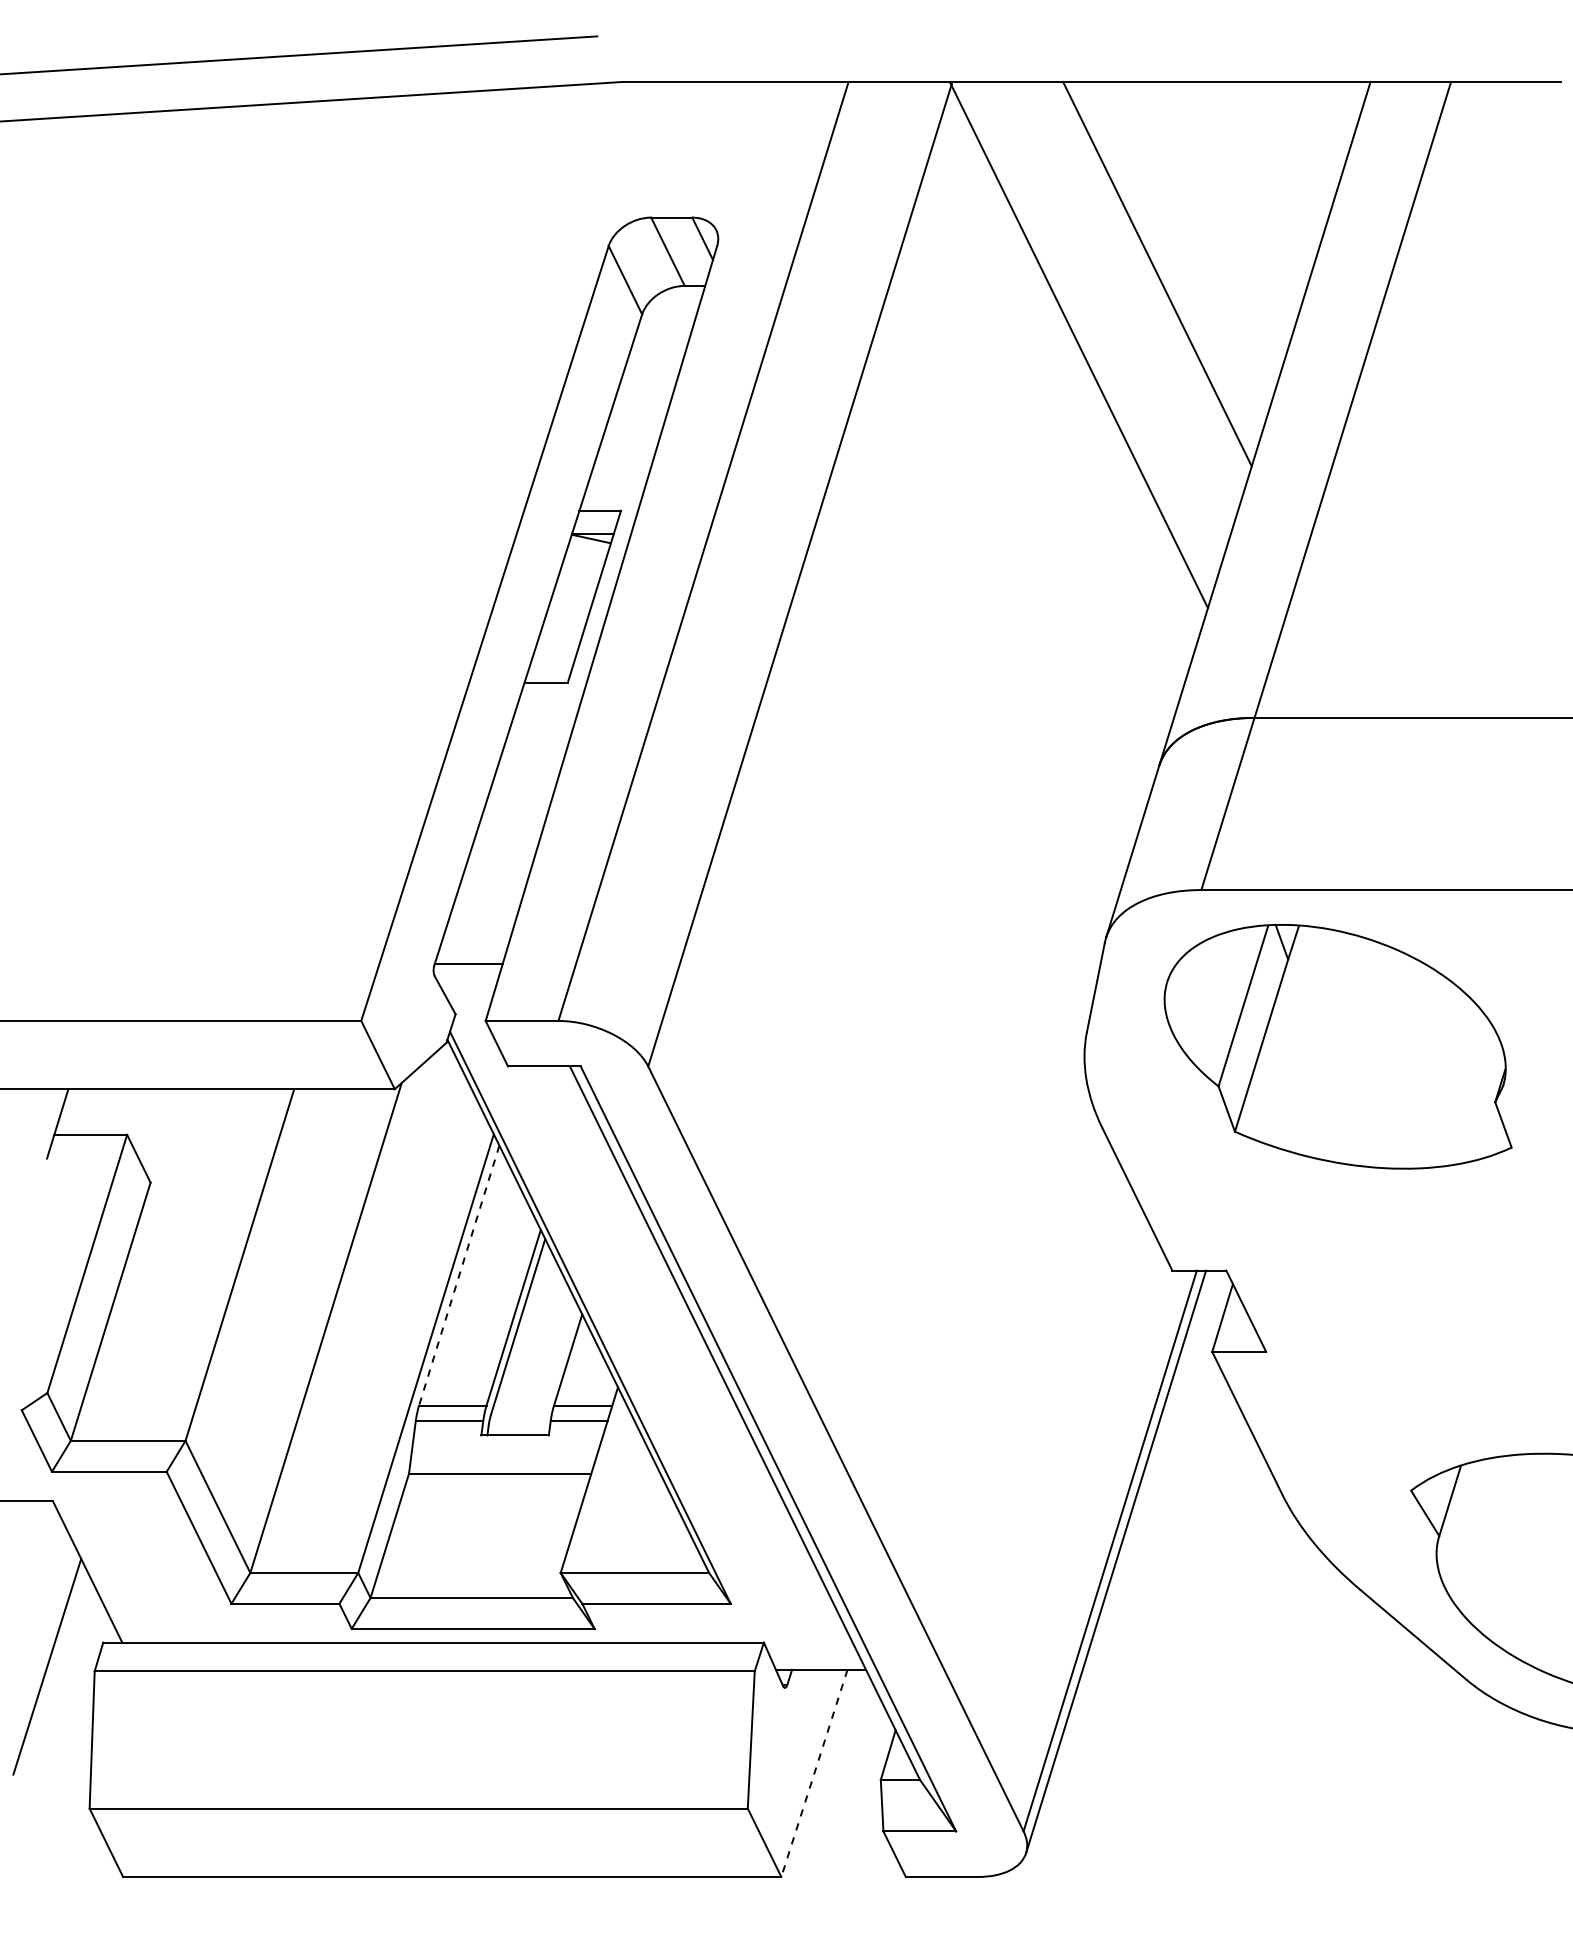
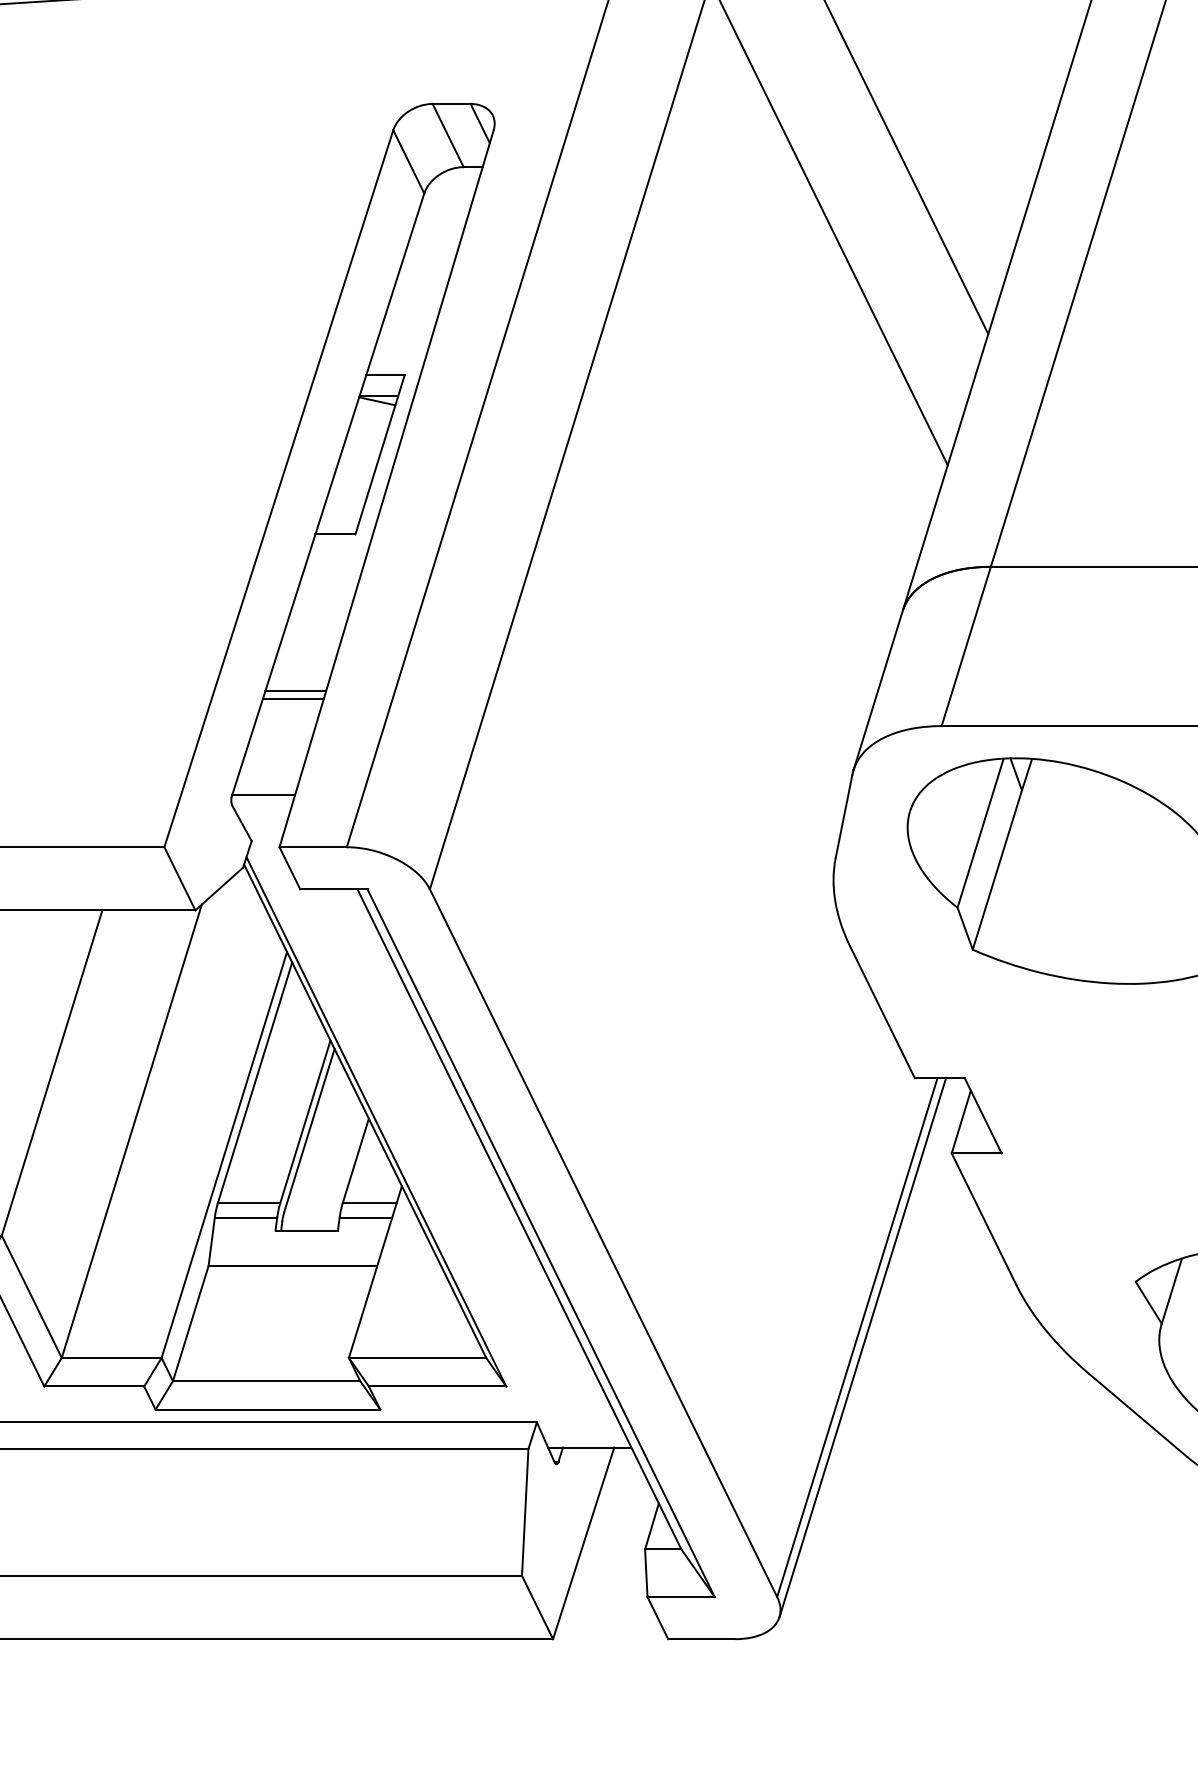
line: (503, 852) -> (295, 691), added
line: (500, 860) -> (293, 698), added
line: (459, 1276) -> (255, 1083), dashed -> solid
line: (814, 1773) -> (583, 1543), dashed -> solid

